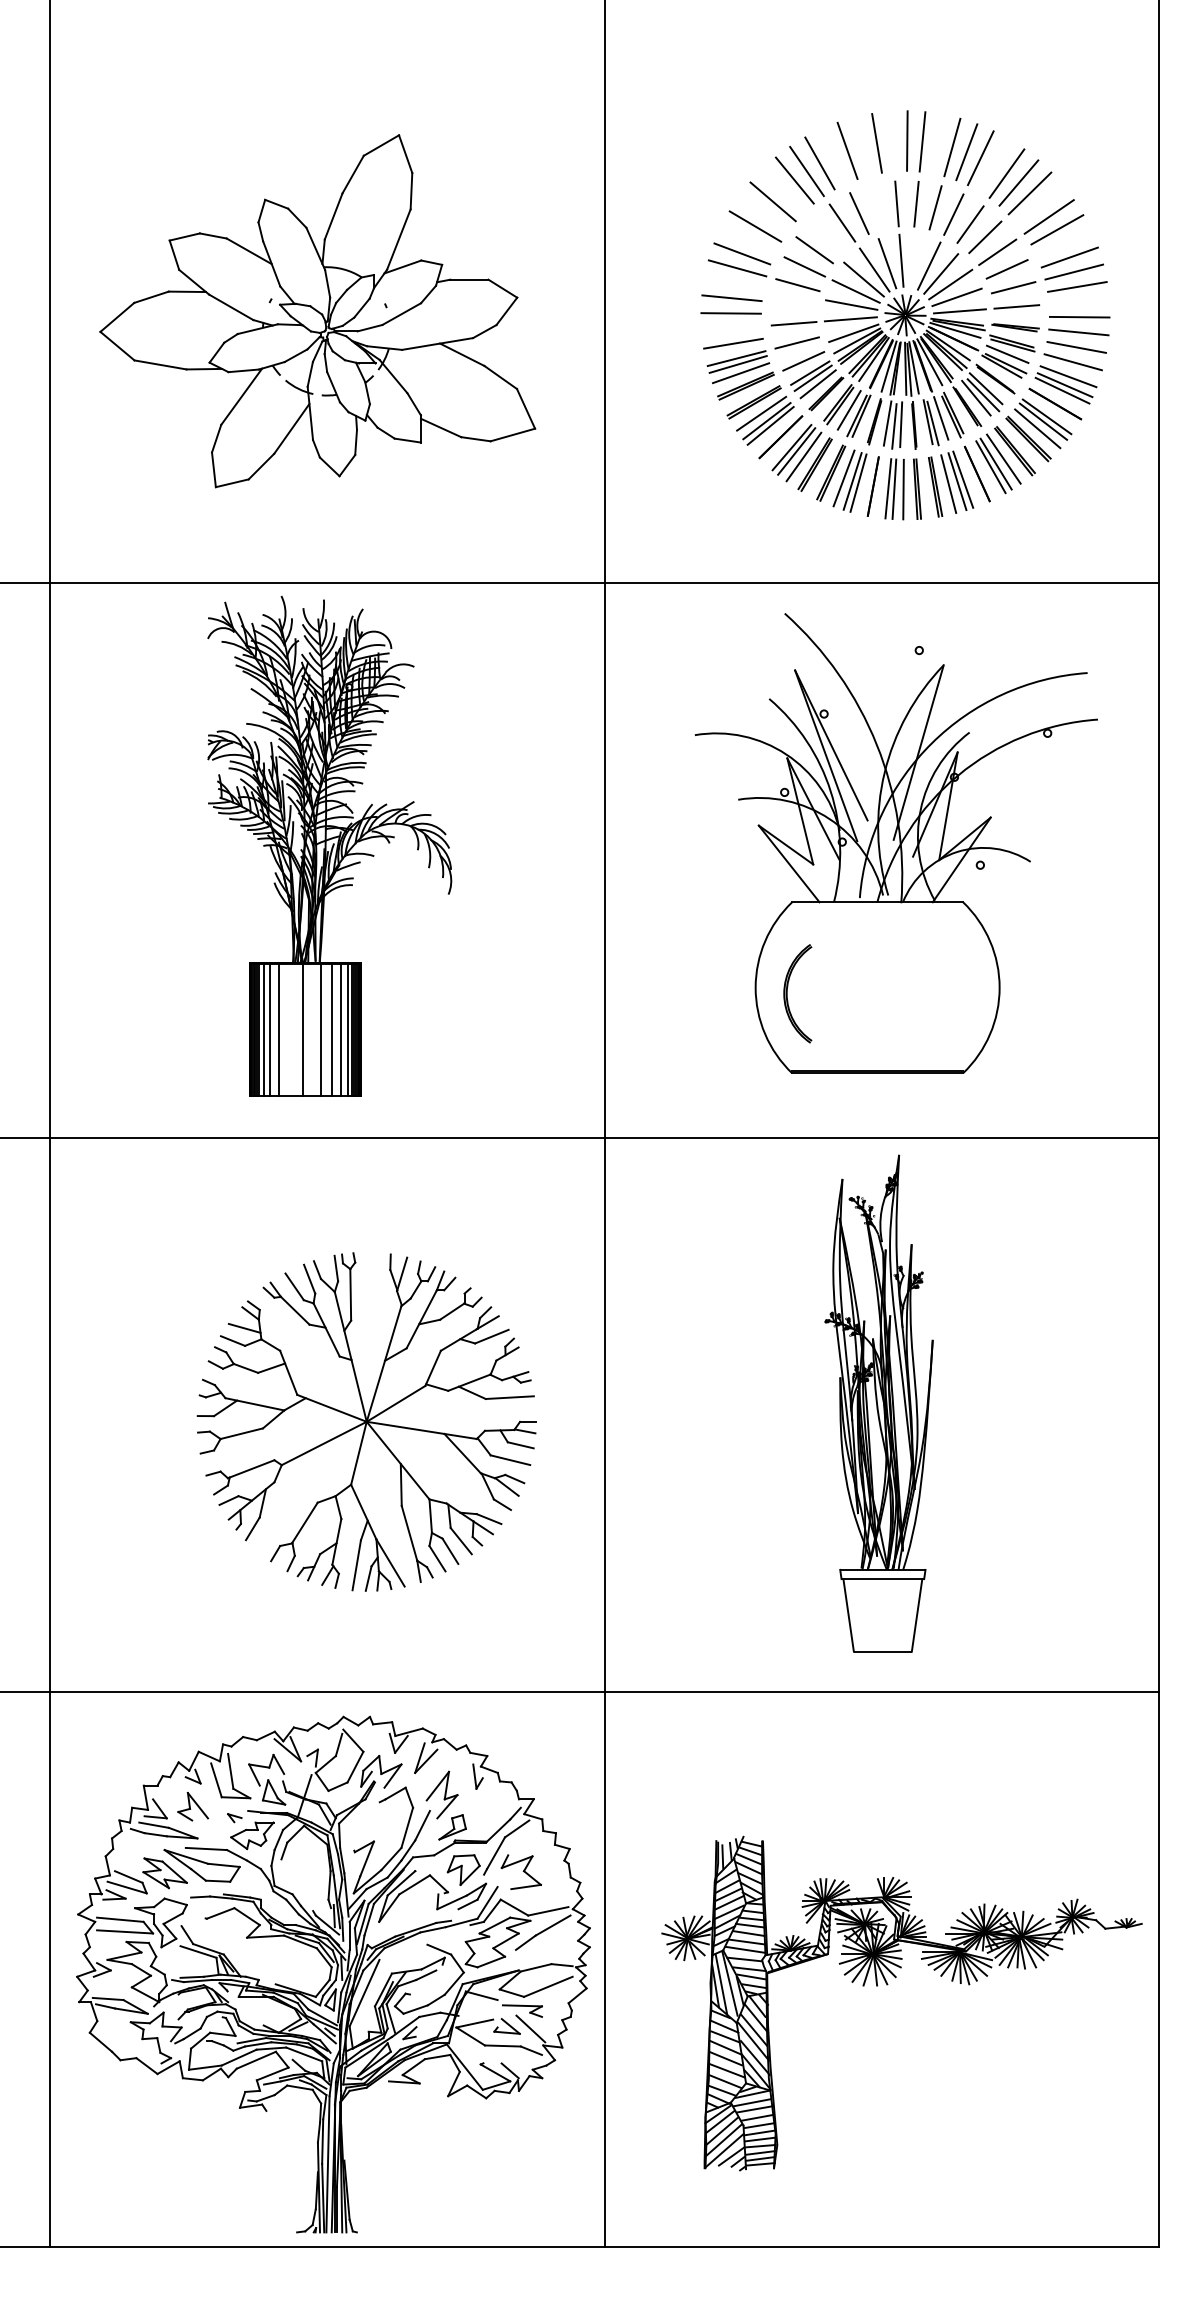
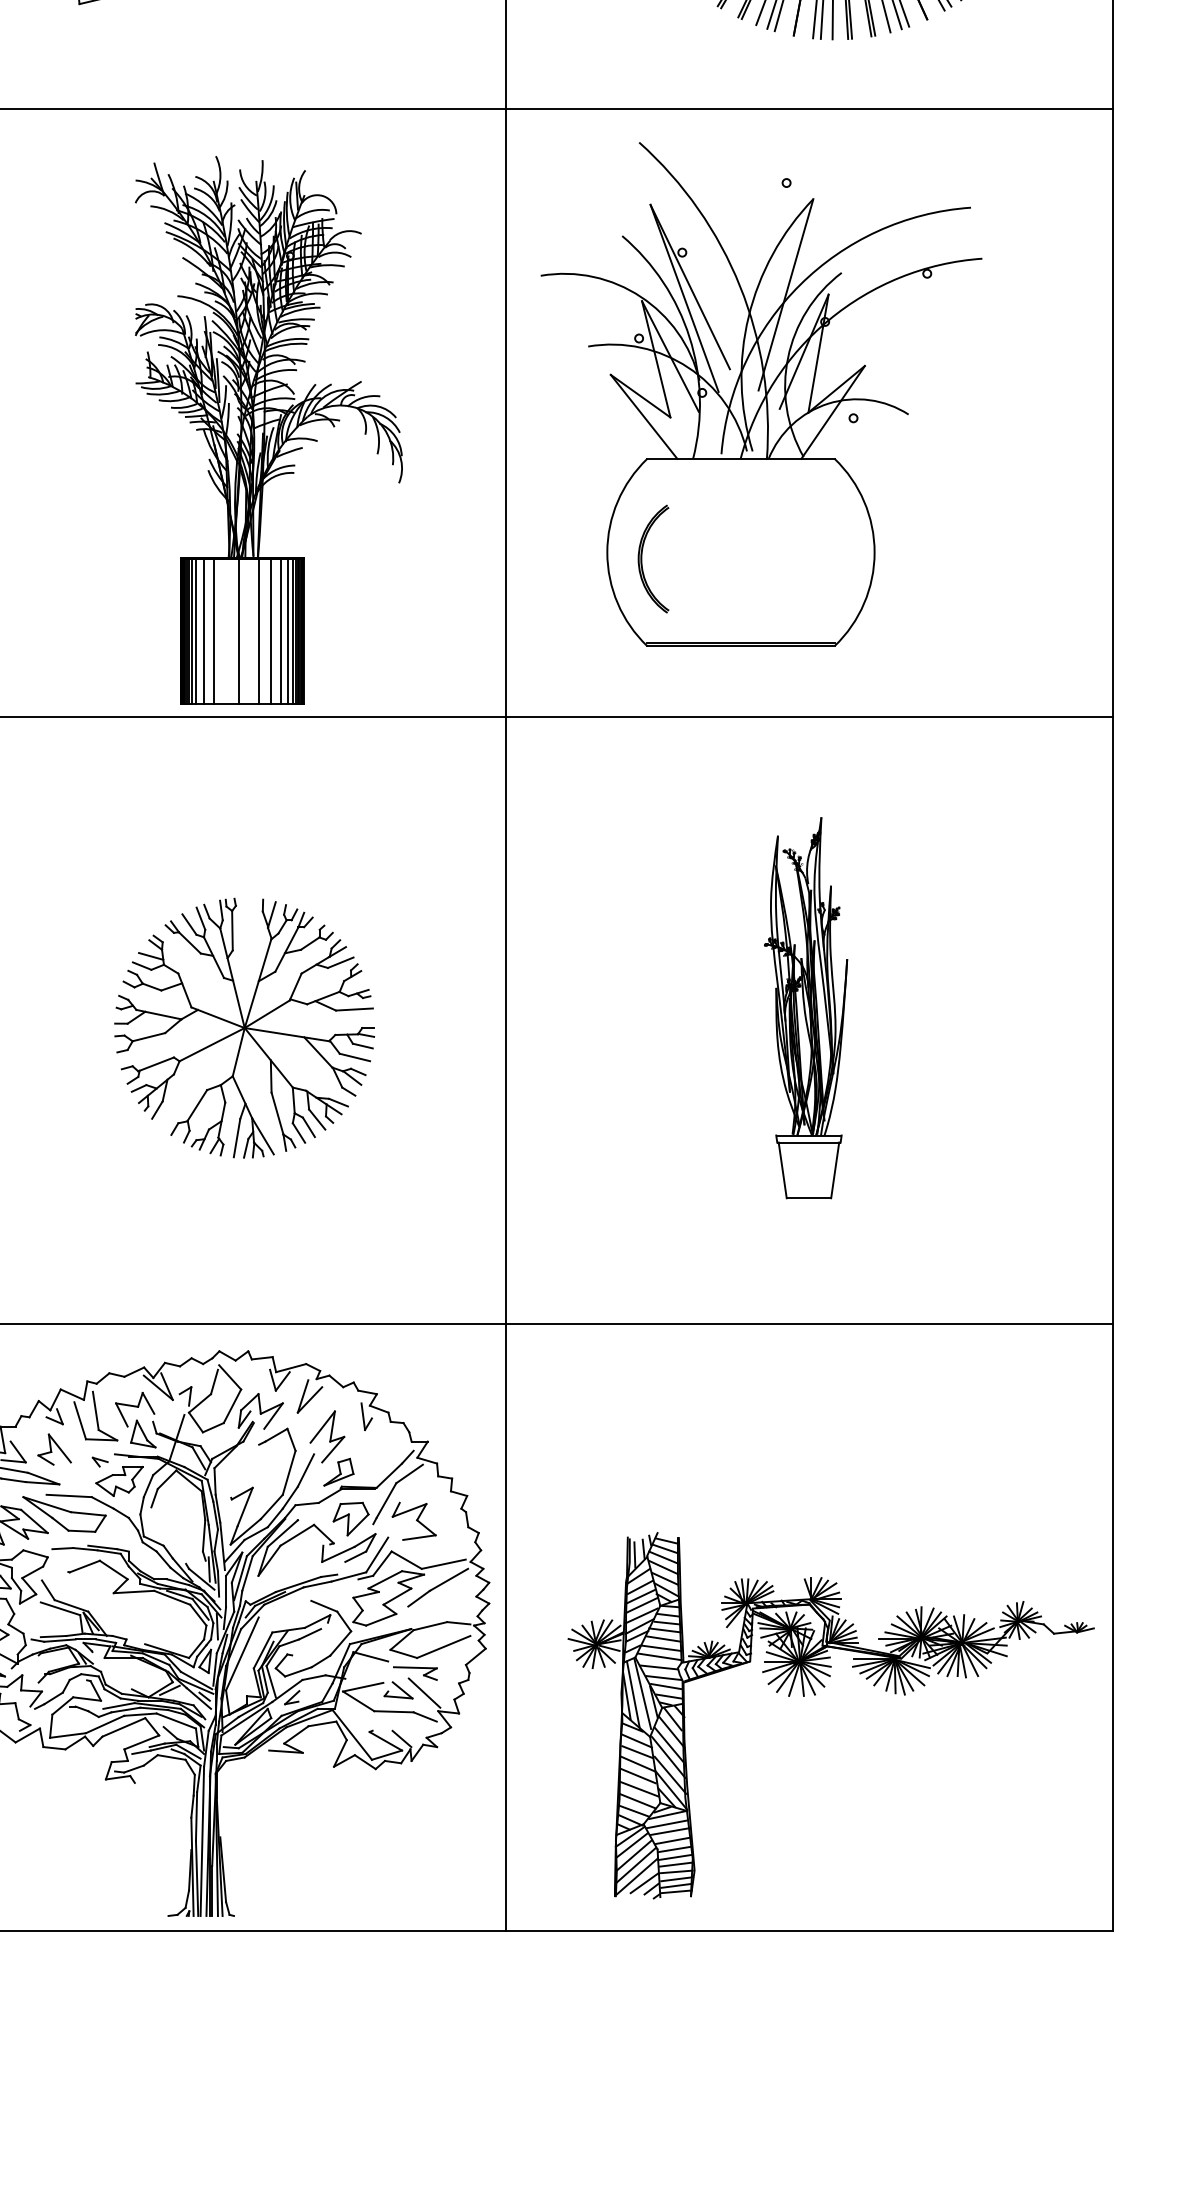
part: (895, 843) -> (760, 394), moved
part: (329, 846) -> (268, 430), moved
part: (878, 1403) -> (805, 1007), size x0.7
part: (366, 1421) -> (244, 1027), size x0.7
part: (887, 1985) -> (815, 1695), moved

